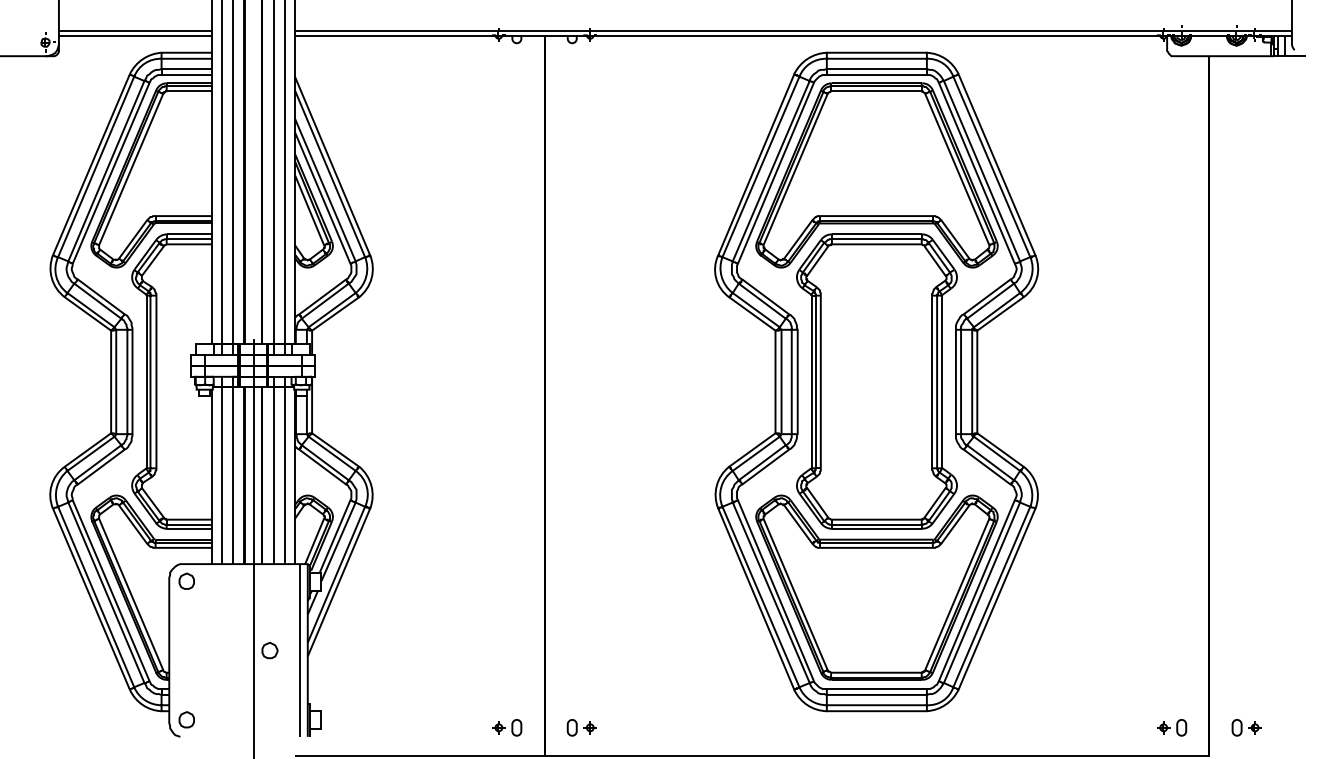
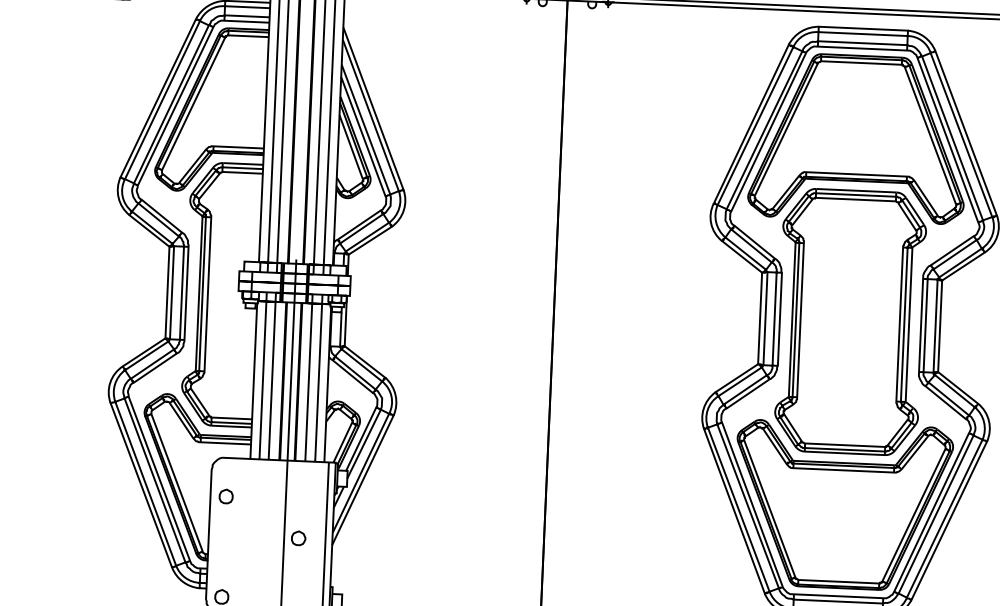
part: (186, 580) -> (225, 495), moved

